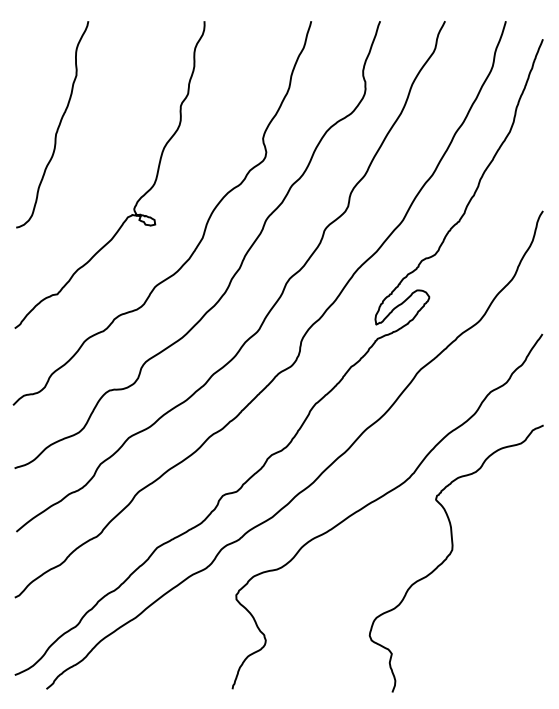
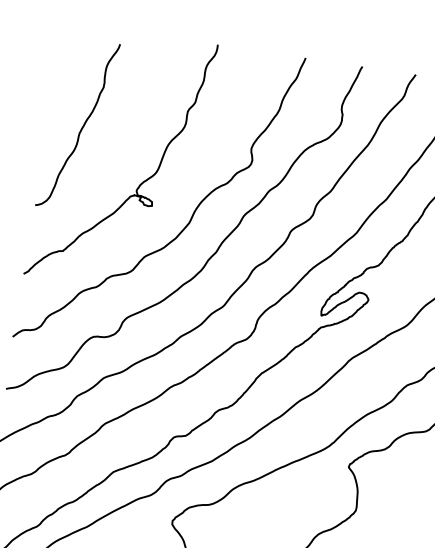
curve: (57, 127) -> (81, 127), moved

